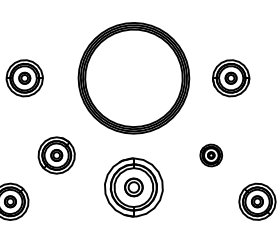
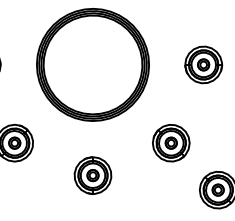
part: (231, 78) -> (204, 65), moved
part: (211, 155) -> (171, 143), size x1.67
part: (133, 187) -> (92, 175), size x0.62

